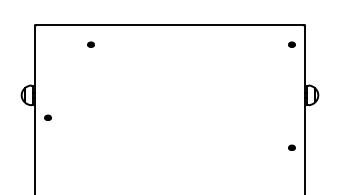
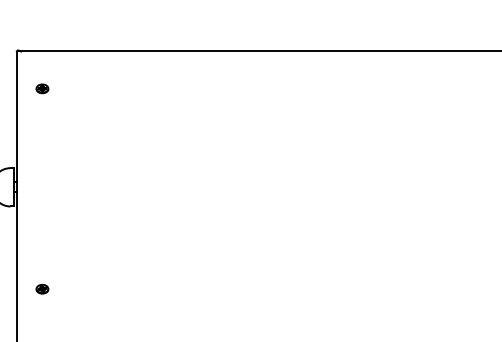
part: (90, 44) -> (41, 88), moved
part: (47, 117) -> (41, 288), moved

